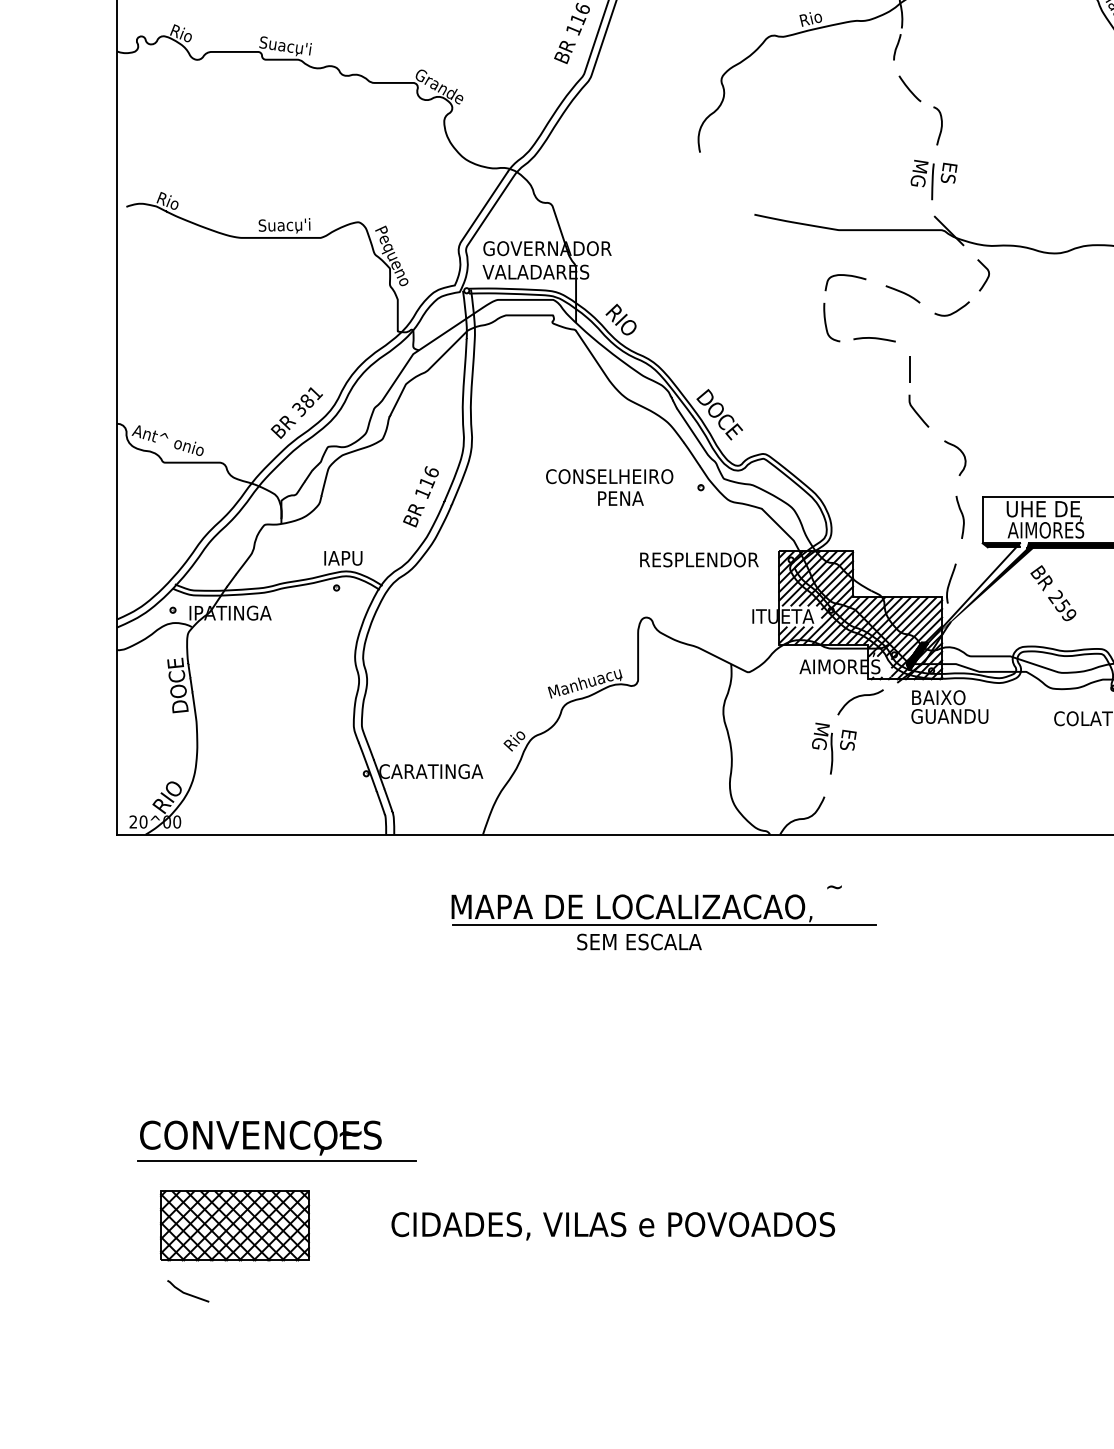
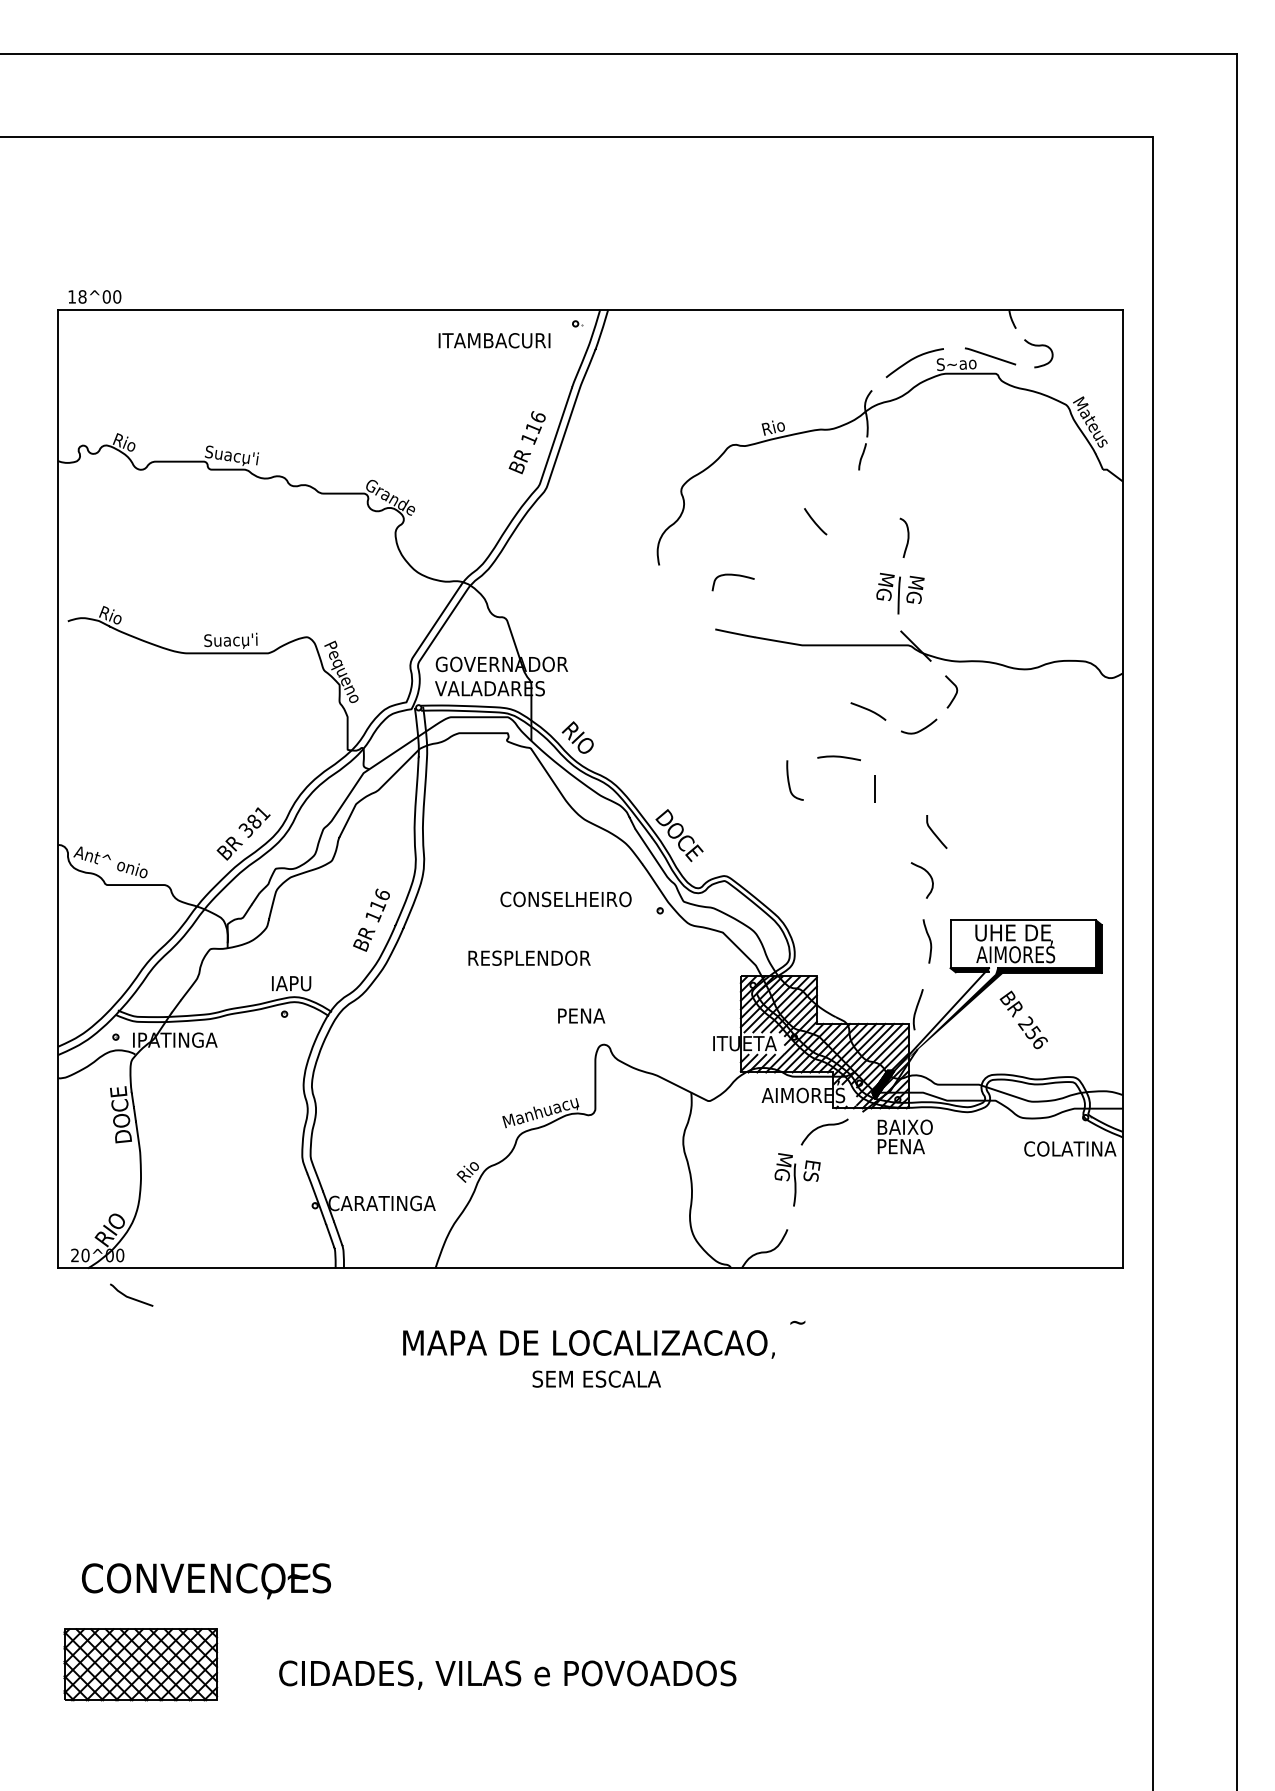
line: (909, 88) -> (815, 521), moved
text: (948, 176) -> (915, 590), ES -> MG
curve: (844, 275) -> (732, 575), moved
curve: (826, 322) -> (789, 780), moved
curve: (916, 411) -> (934, 832), moved
text: (620, 498) -> (581, 1015), moved
text: (699, 559) -> (529, 957), moved
text: (1068, 615) -> (1039, 1042), 259 -> 256
text: (949, 716) -> (916, 1146), GUANDU -> PENA
line: (664, 924) -> (622, 1361), removed
line: (277, 1160) -> (223, 1604), removed
part: (234, 1225) -> (140, 1664), moved
text: (613, 1225) -> (507, 1674), moved
line: (186, 1292) -> (129, 1296), moved

